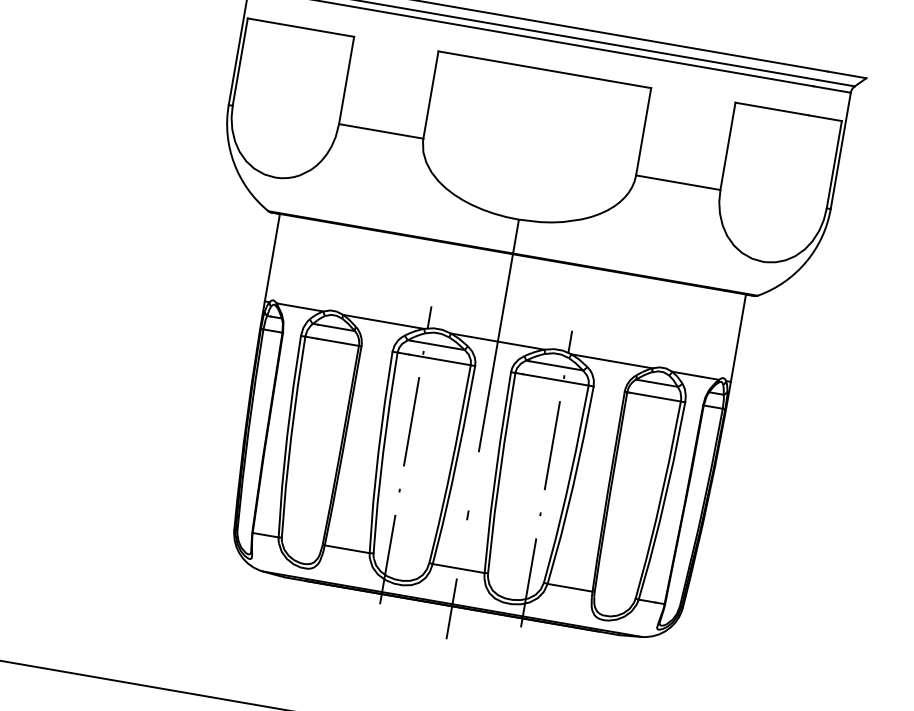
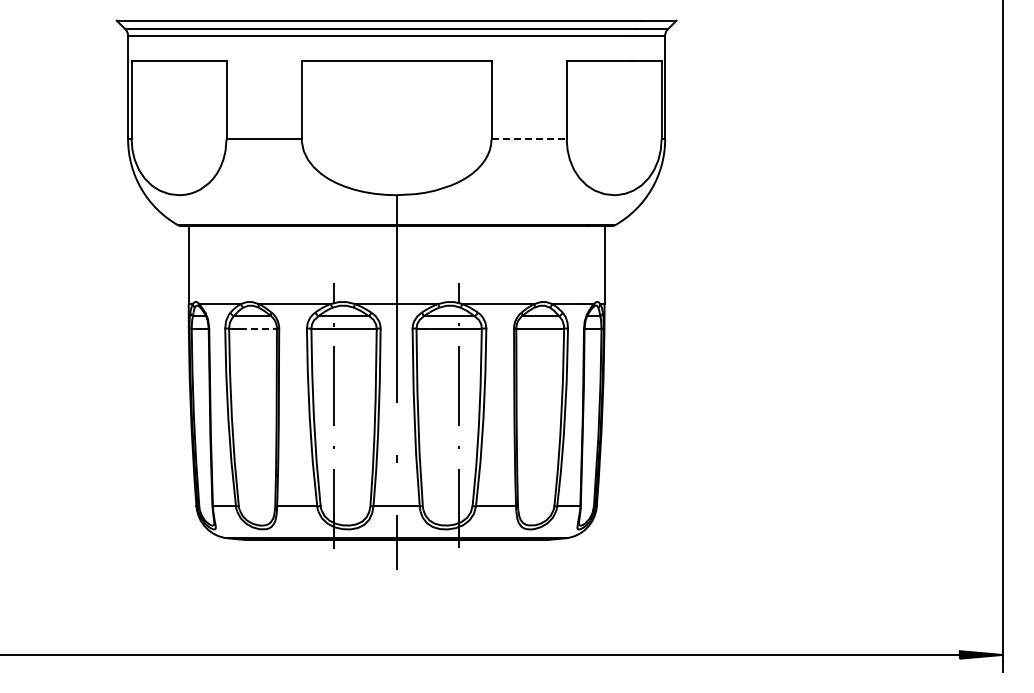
line: (678, 182) -> (529, 139), solid -> dashed
line: (338, 342) -> (258, 328), solid -> dashed

